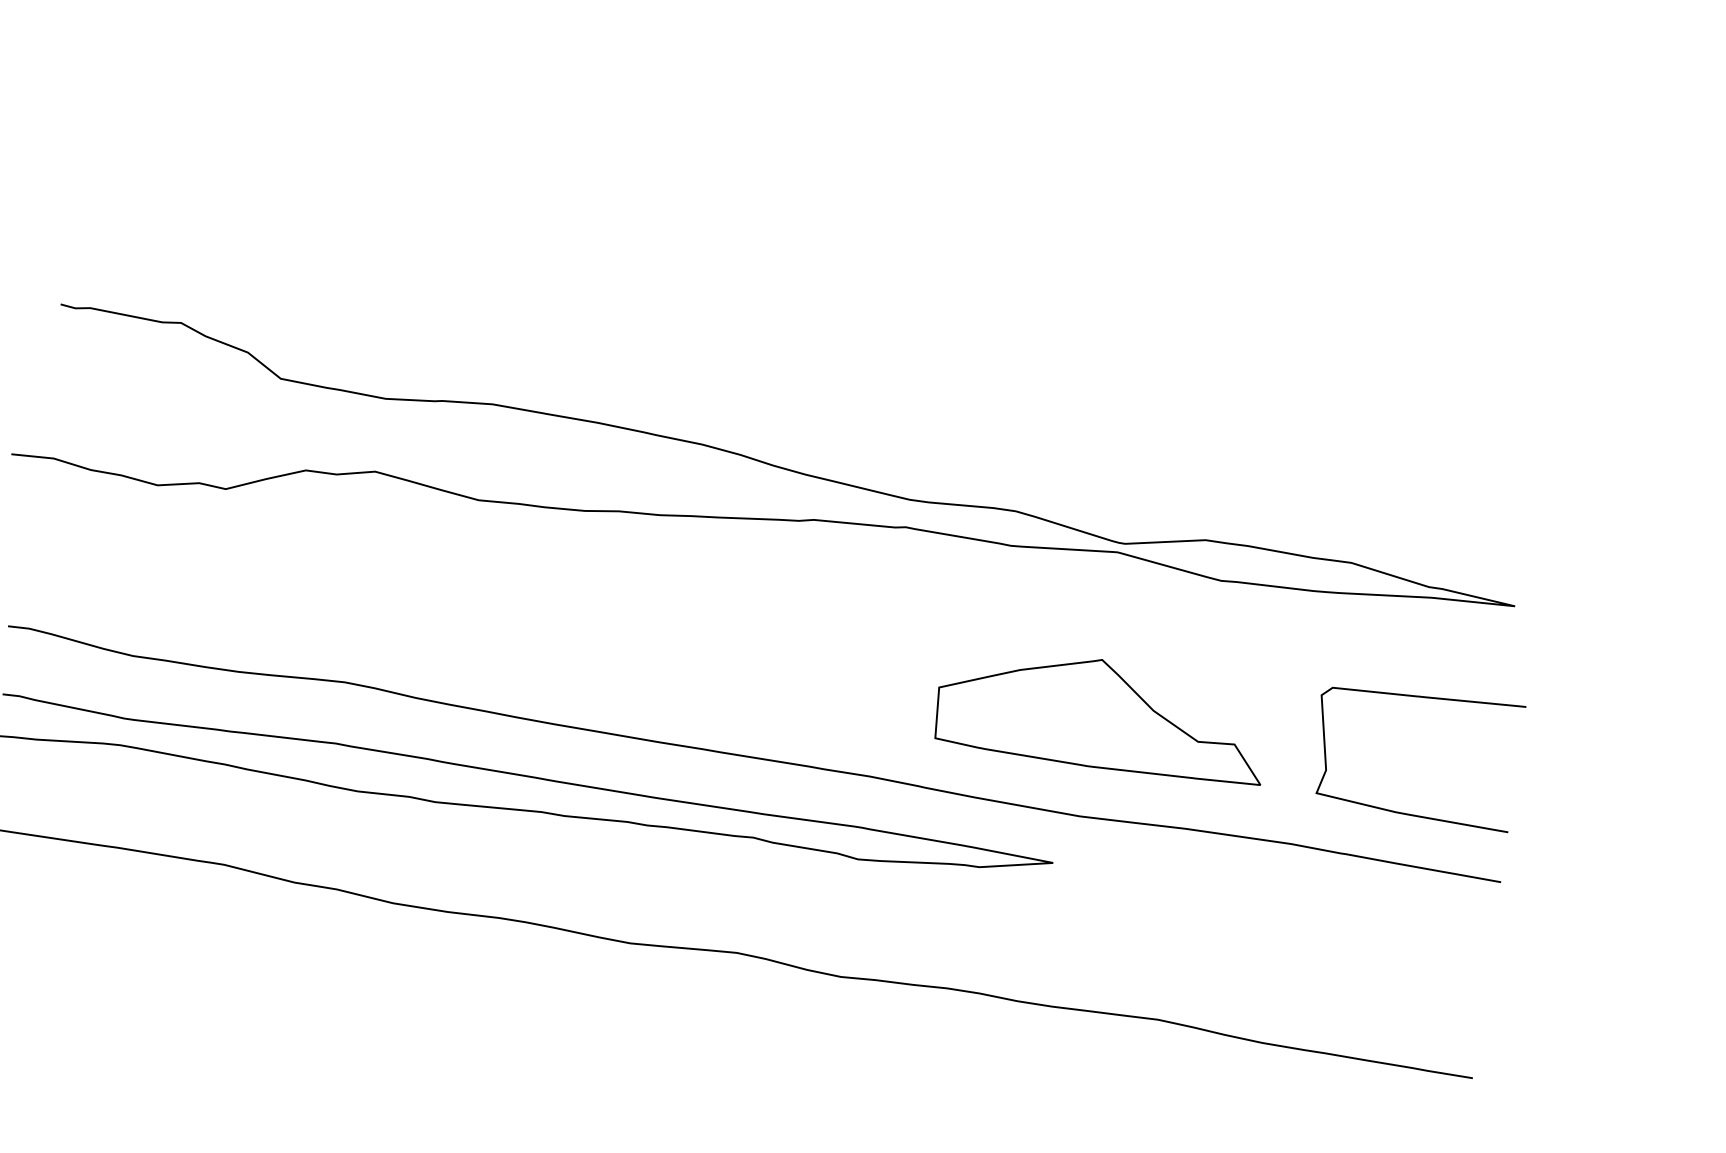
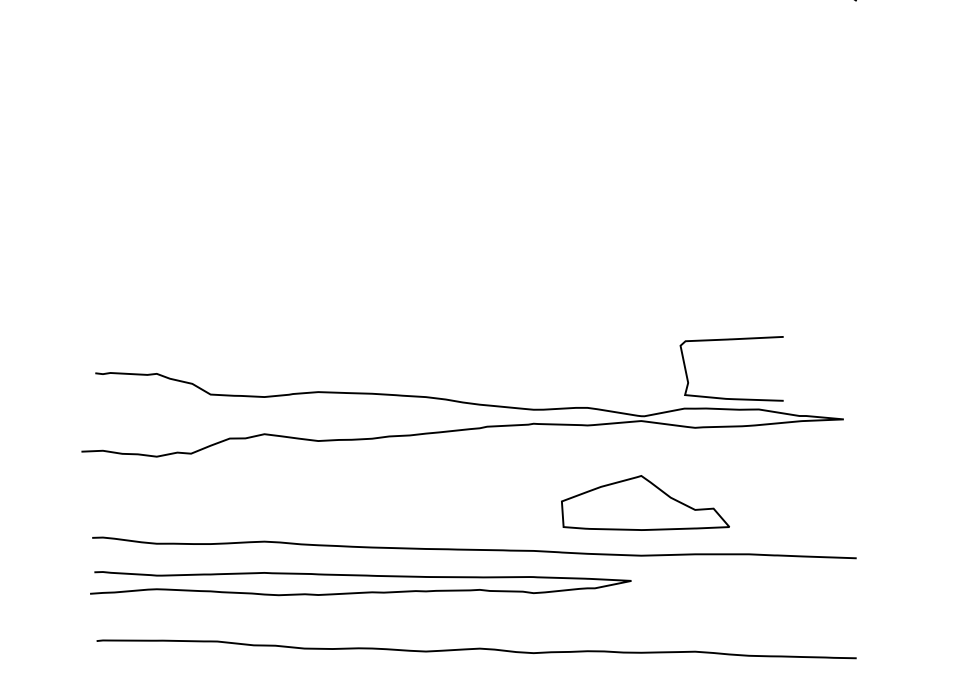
curve: (1422, 699) -> (731, 340), moved

